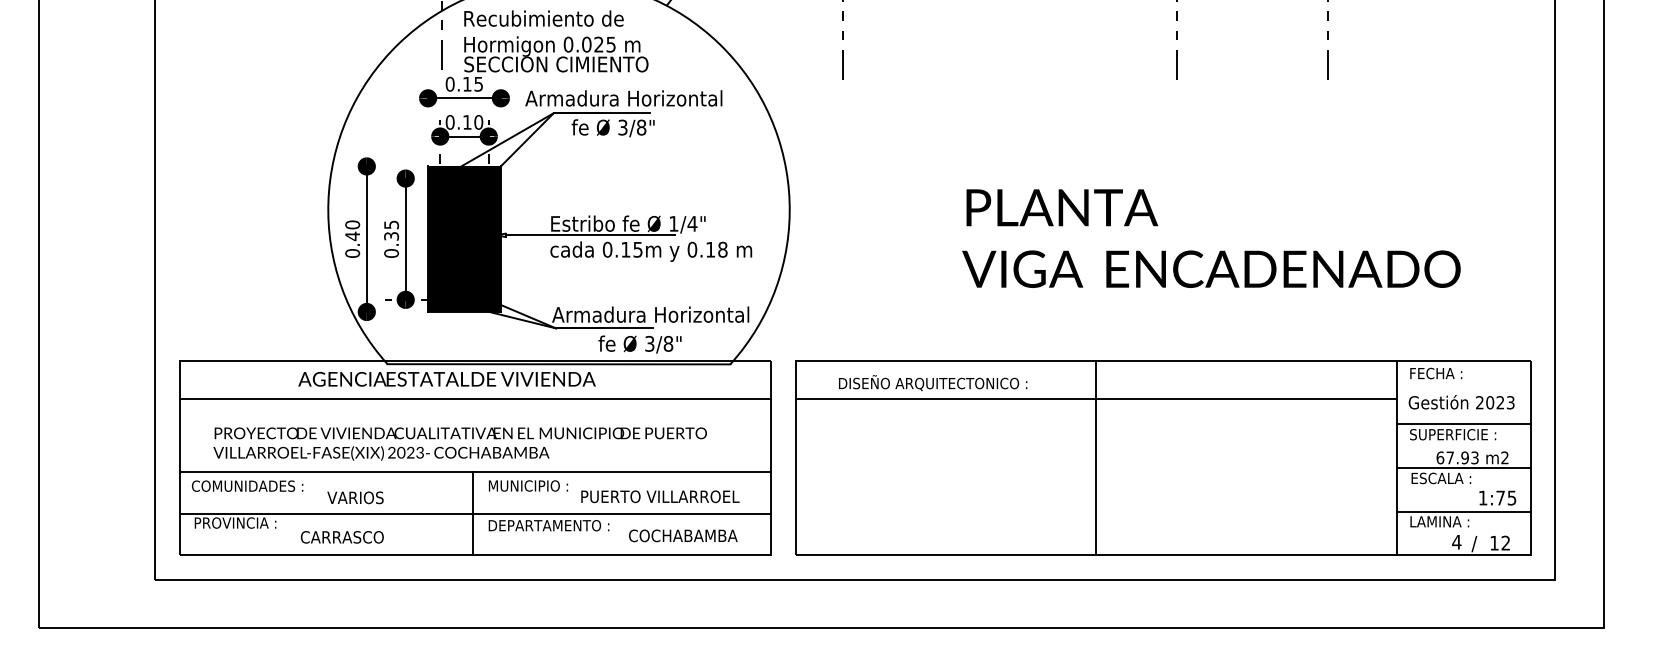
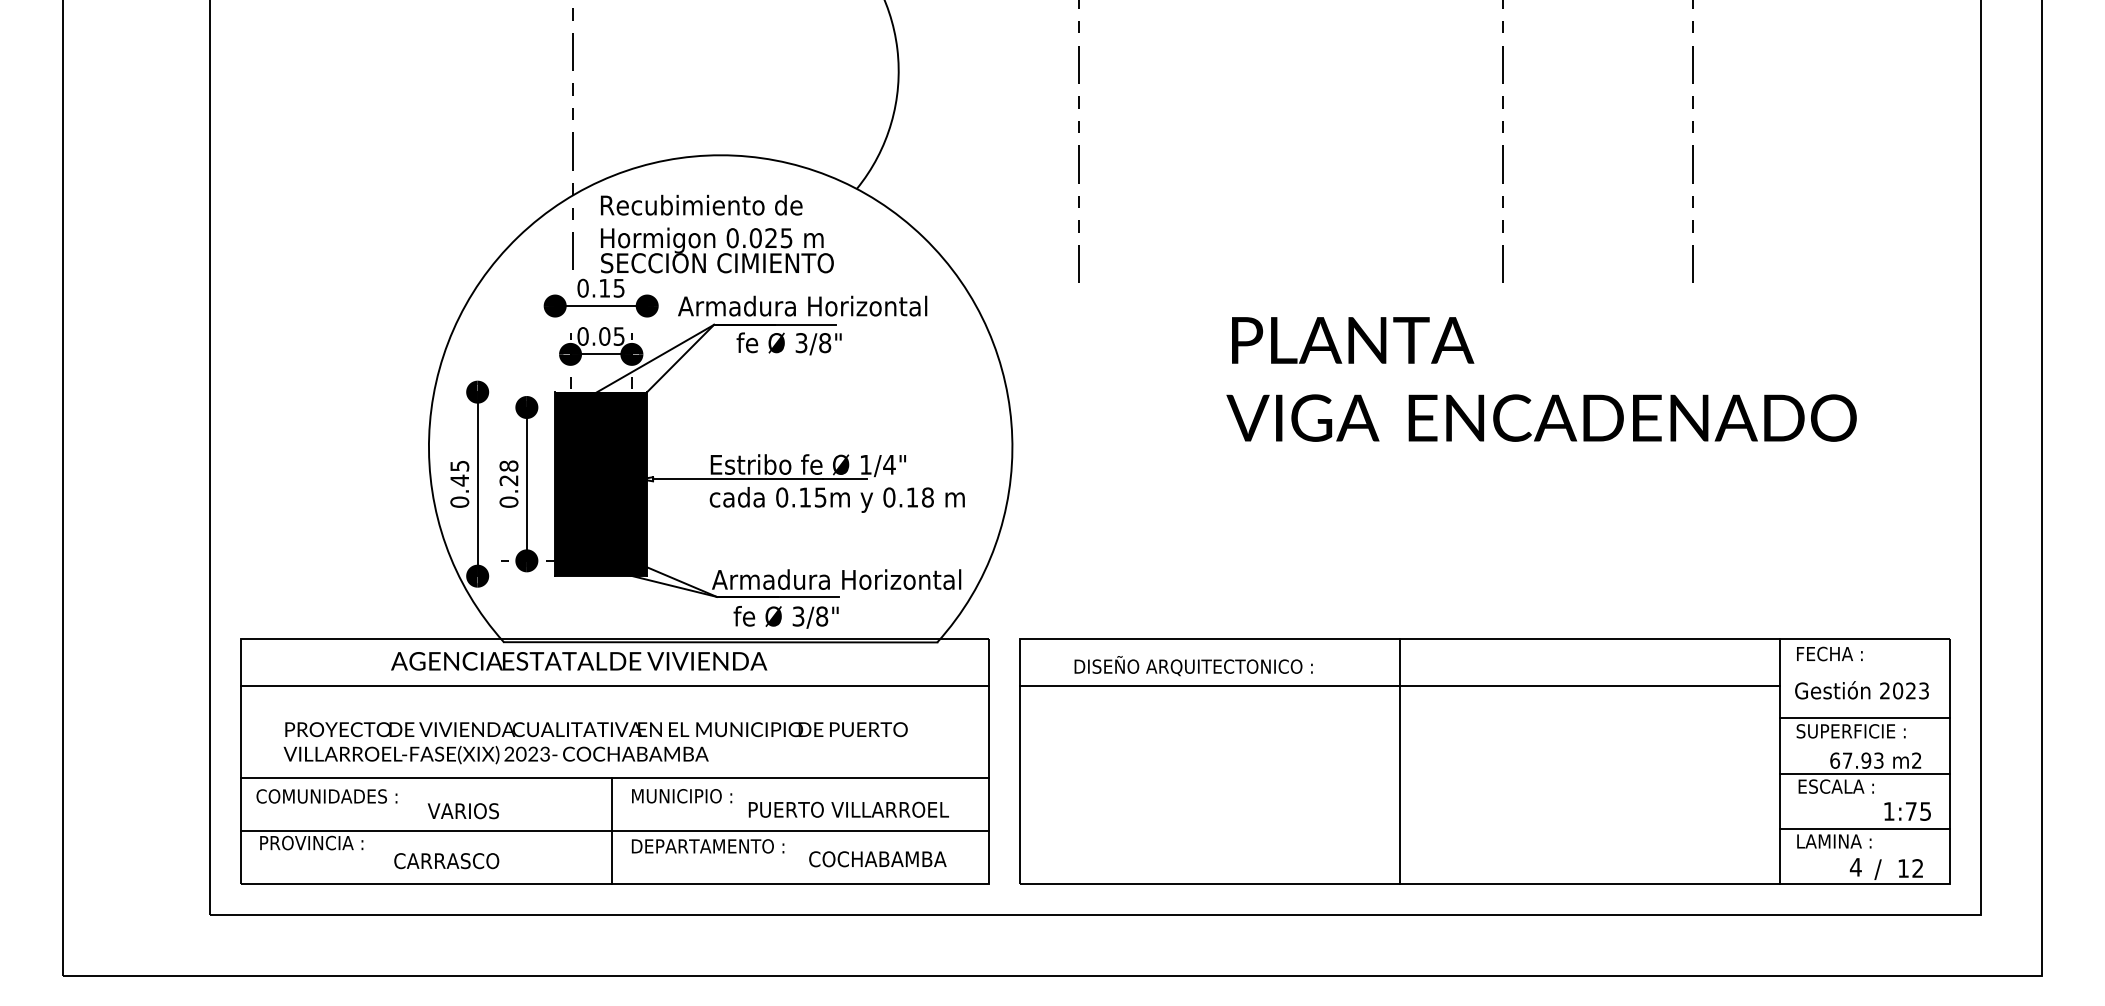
text: (472, 122) -> (611, 336), 0.10 -> 0.05
text: (352, 224) -> (459, 465), 0.40 -> 0.45
text: (391, 229) -> (508, 472), 0.35 -> 0.28
text: (1211, 238) -> (1541, 379), moved
text: (639, 344) -> (785, 617), moved

